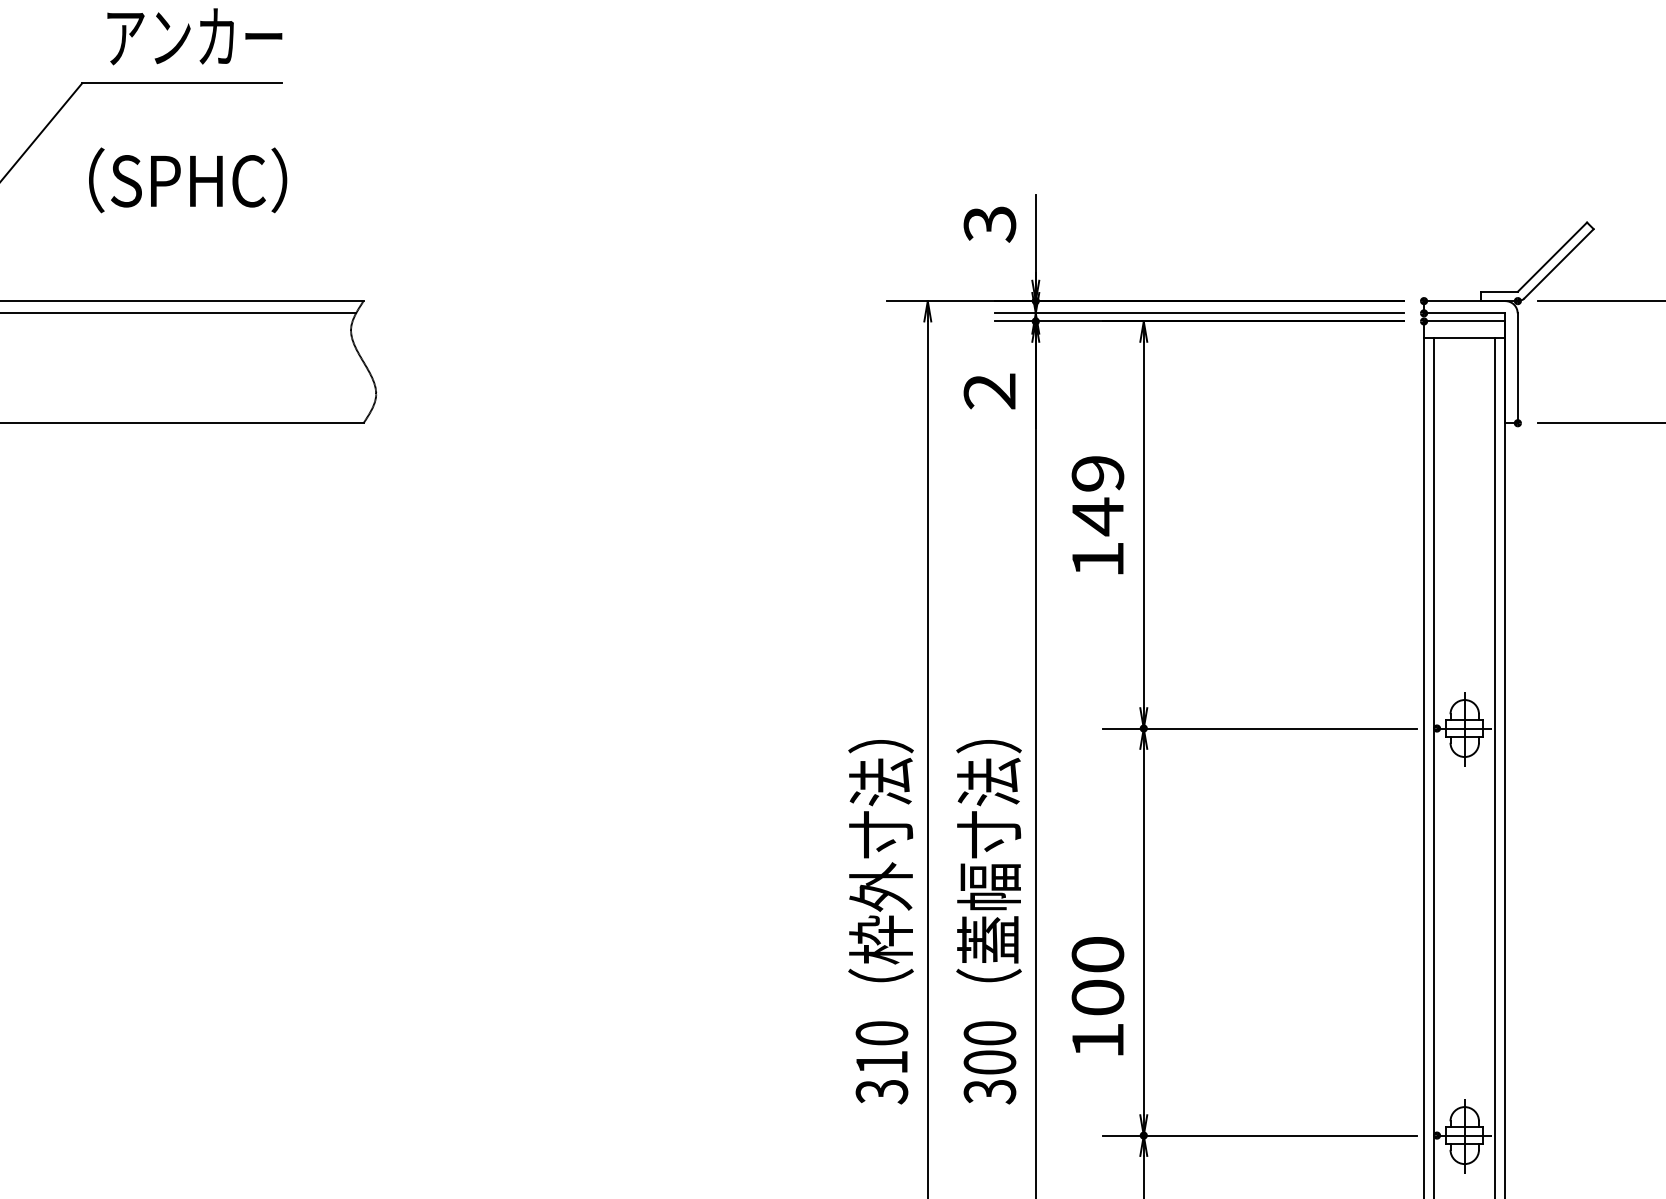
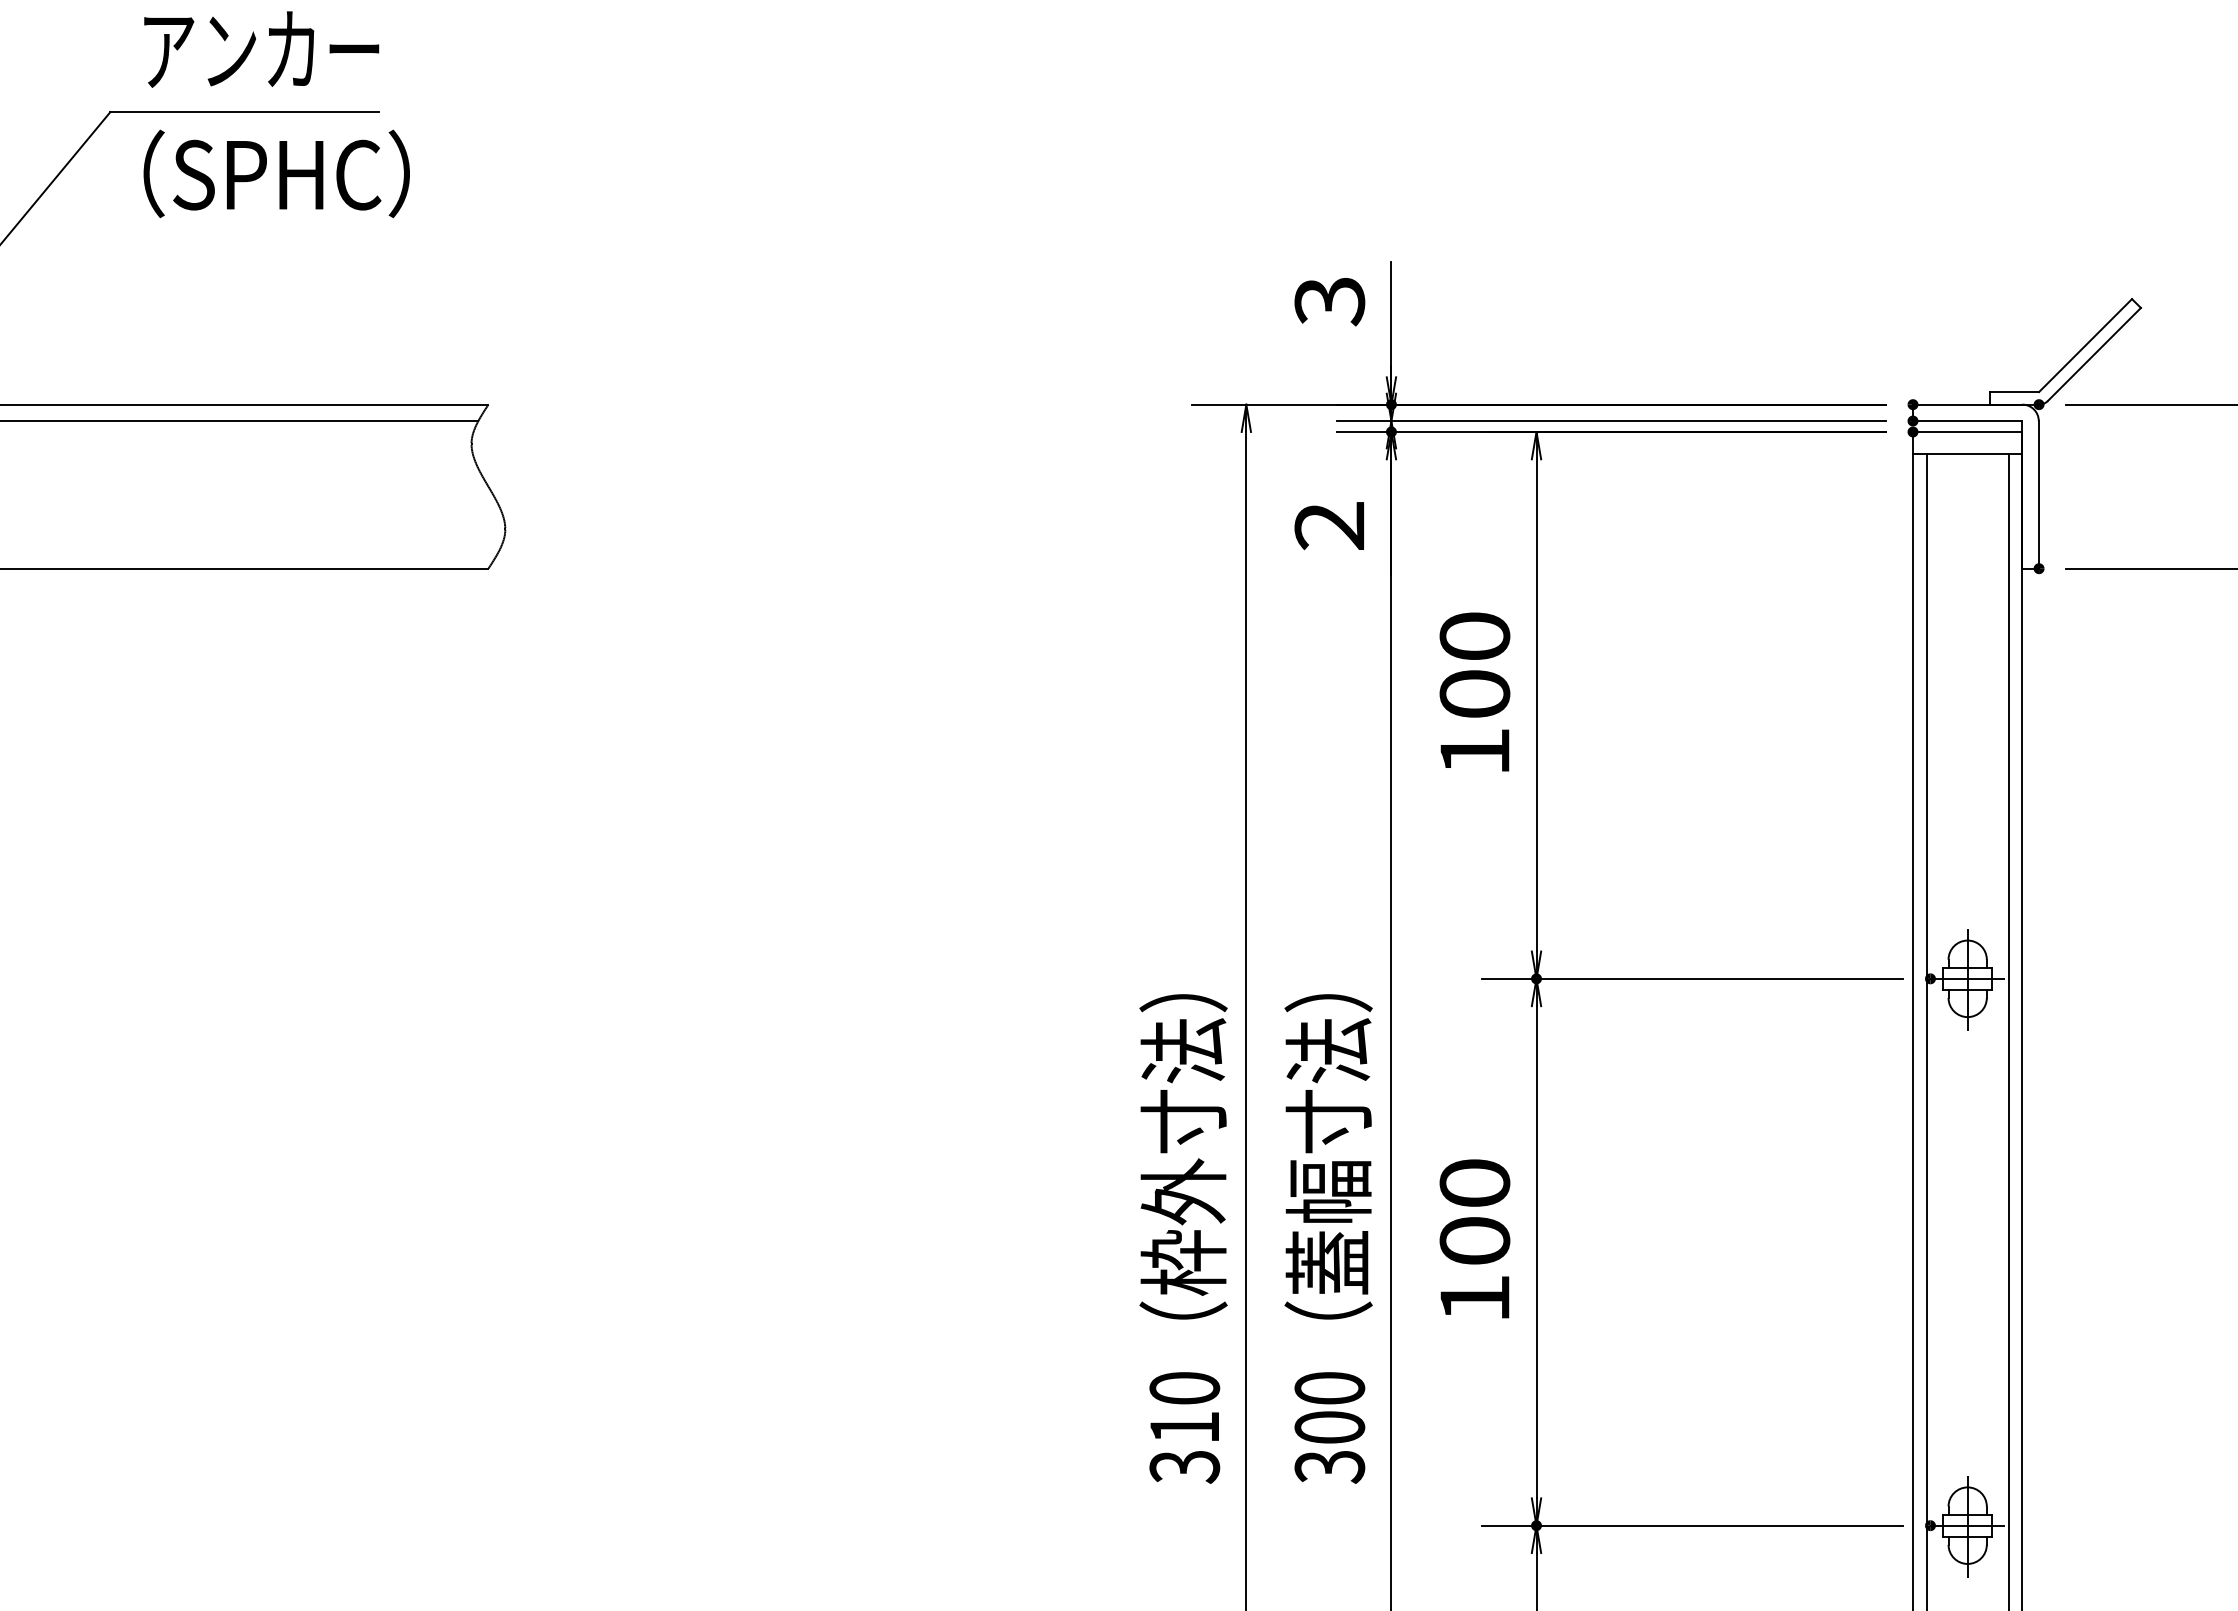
text: (188, 180) -> (277, 174), moved
text: (1097, 495) -> (1474, 665), 149 -> 100
text: (1097, 996) -> (1474, 1239), moved

